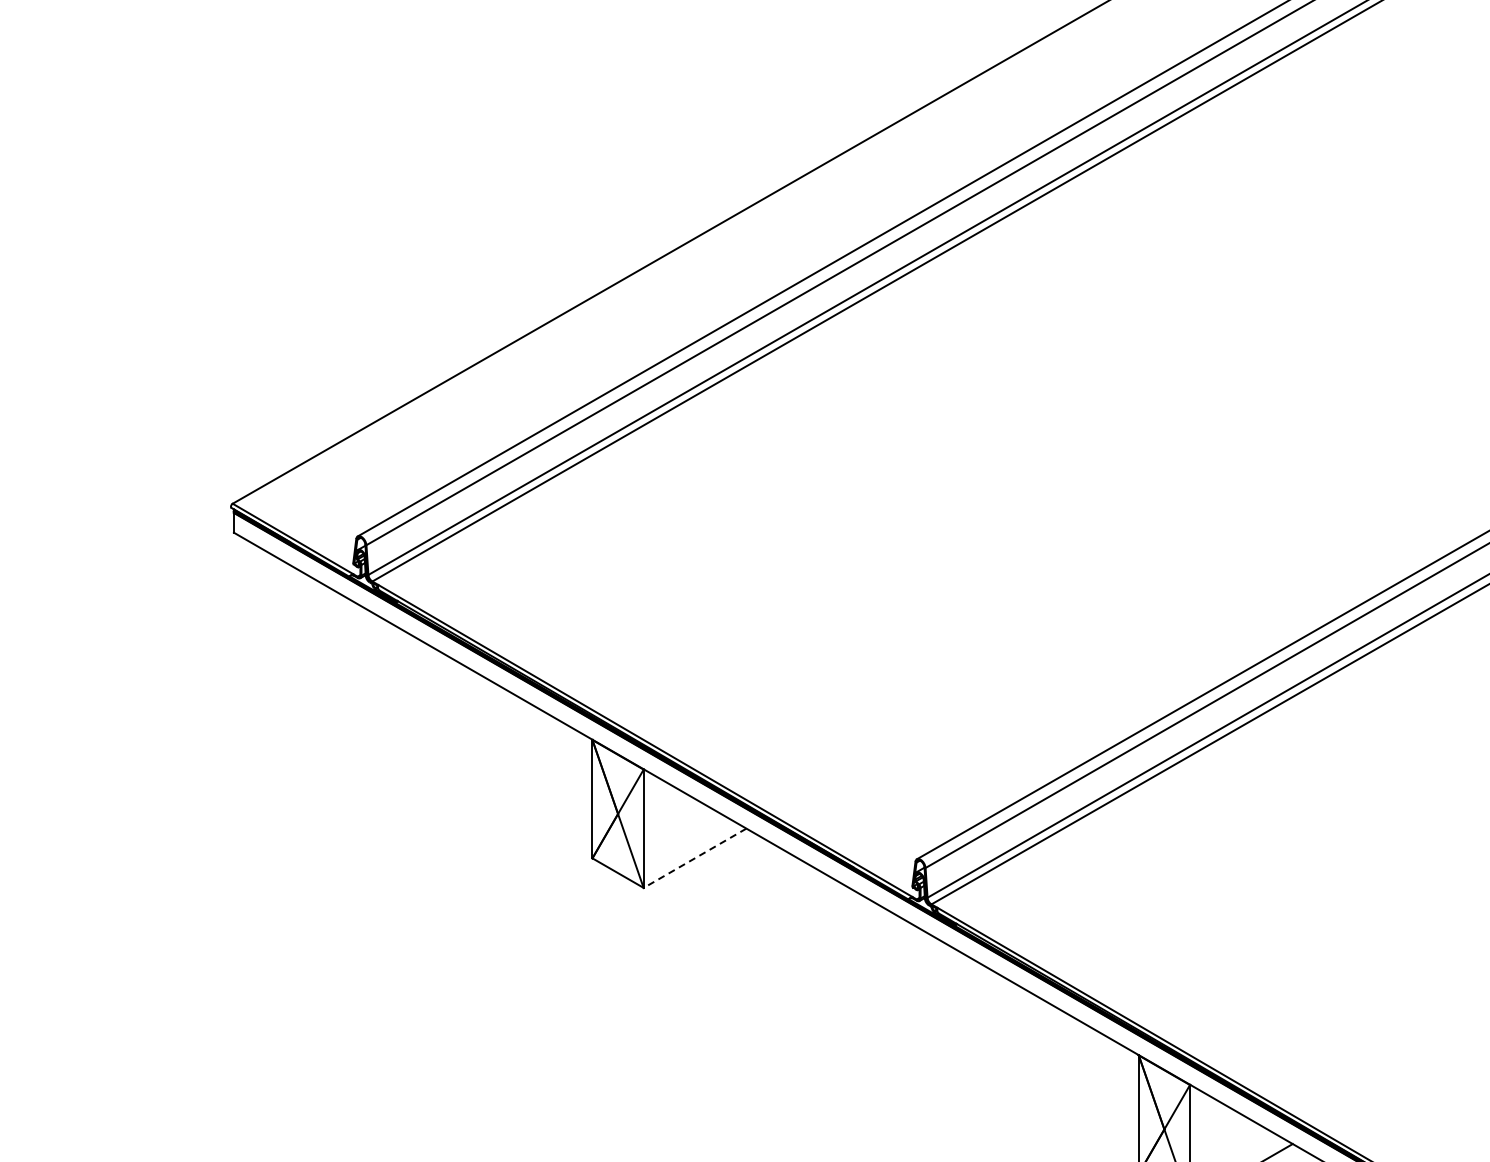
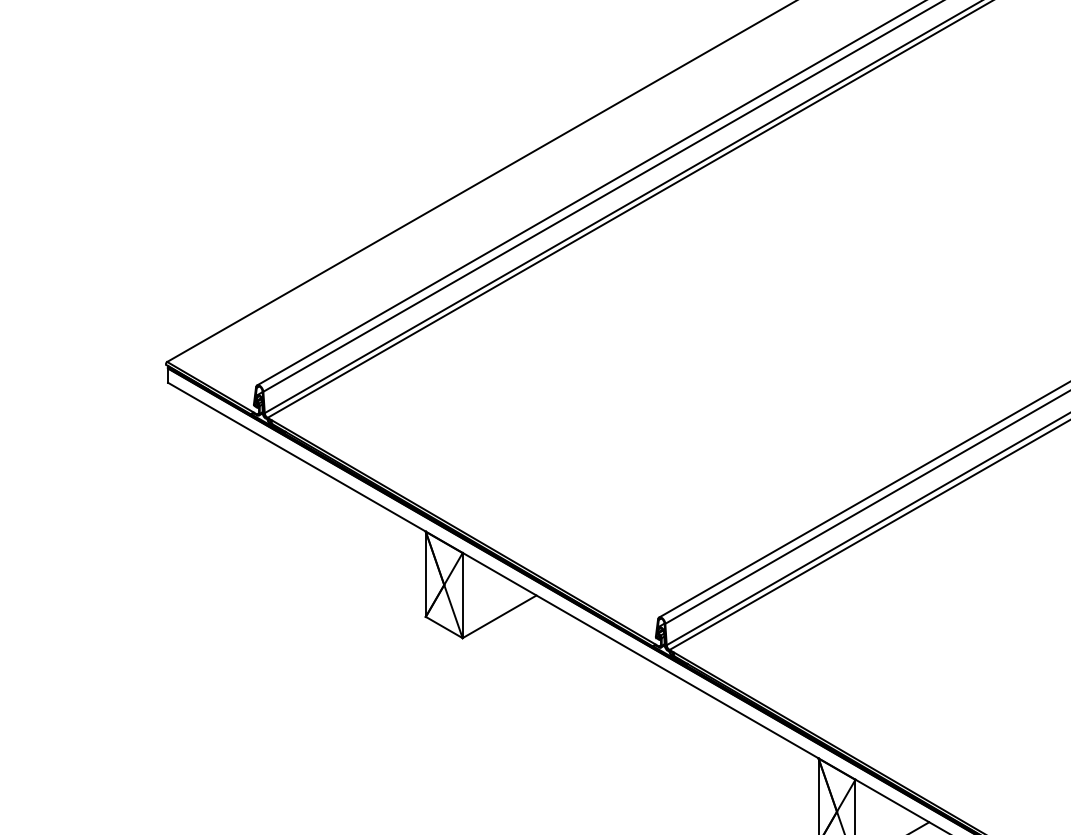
line: (694, 858) -> (499, 616), dashed -> solid

